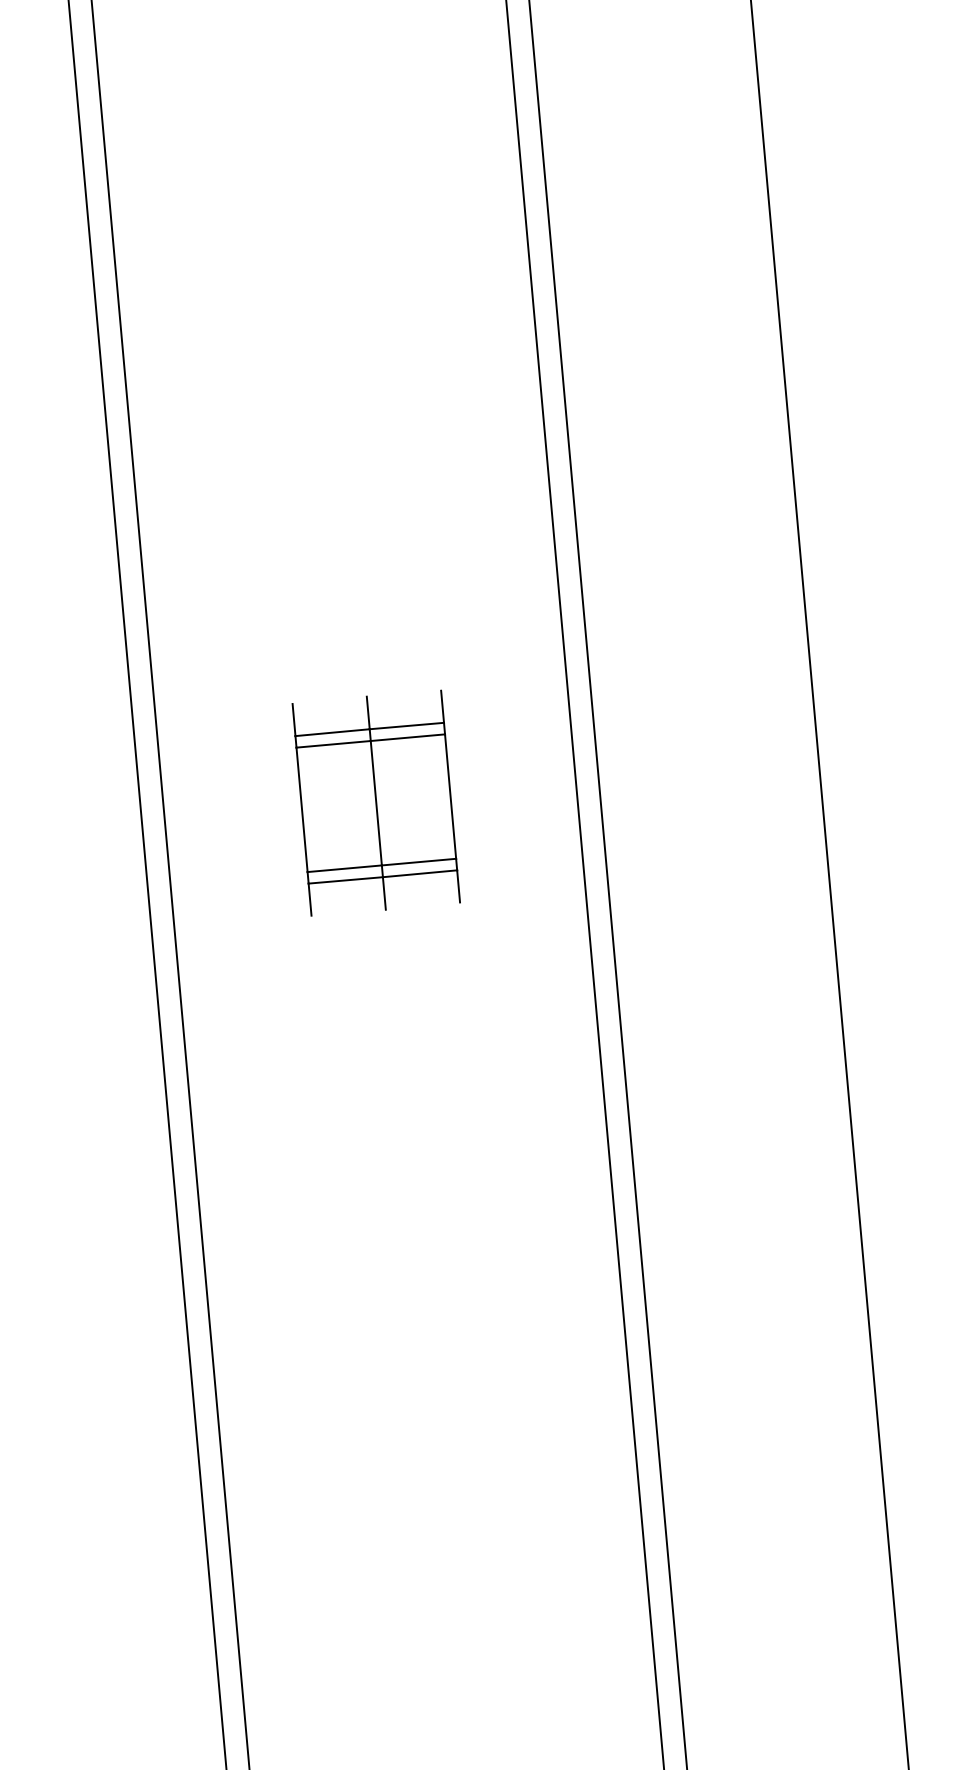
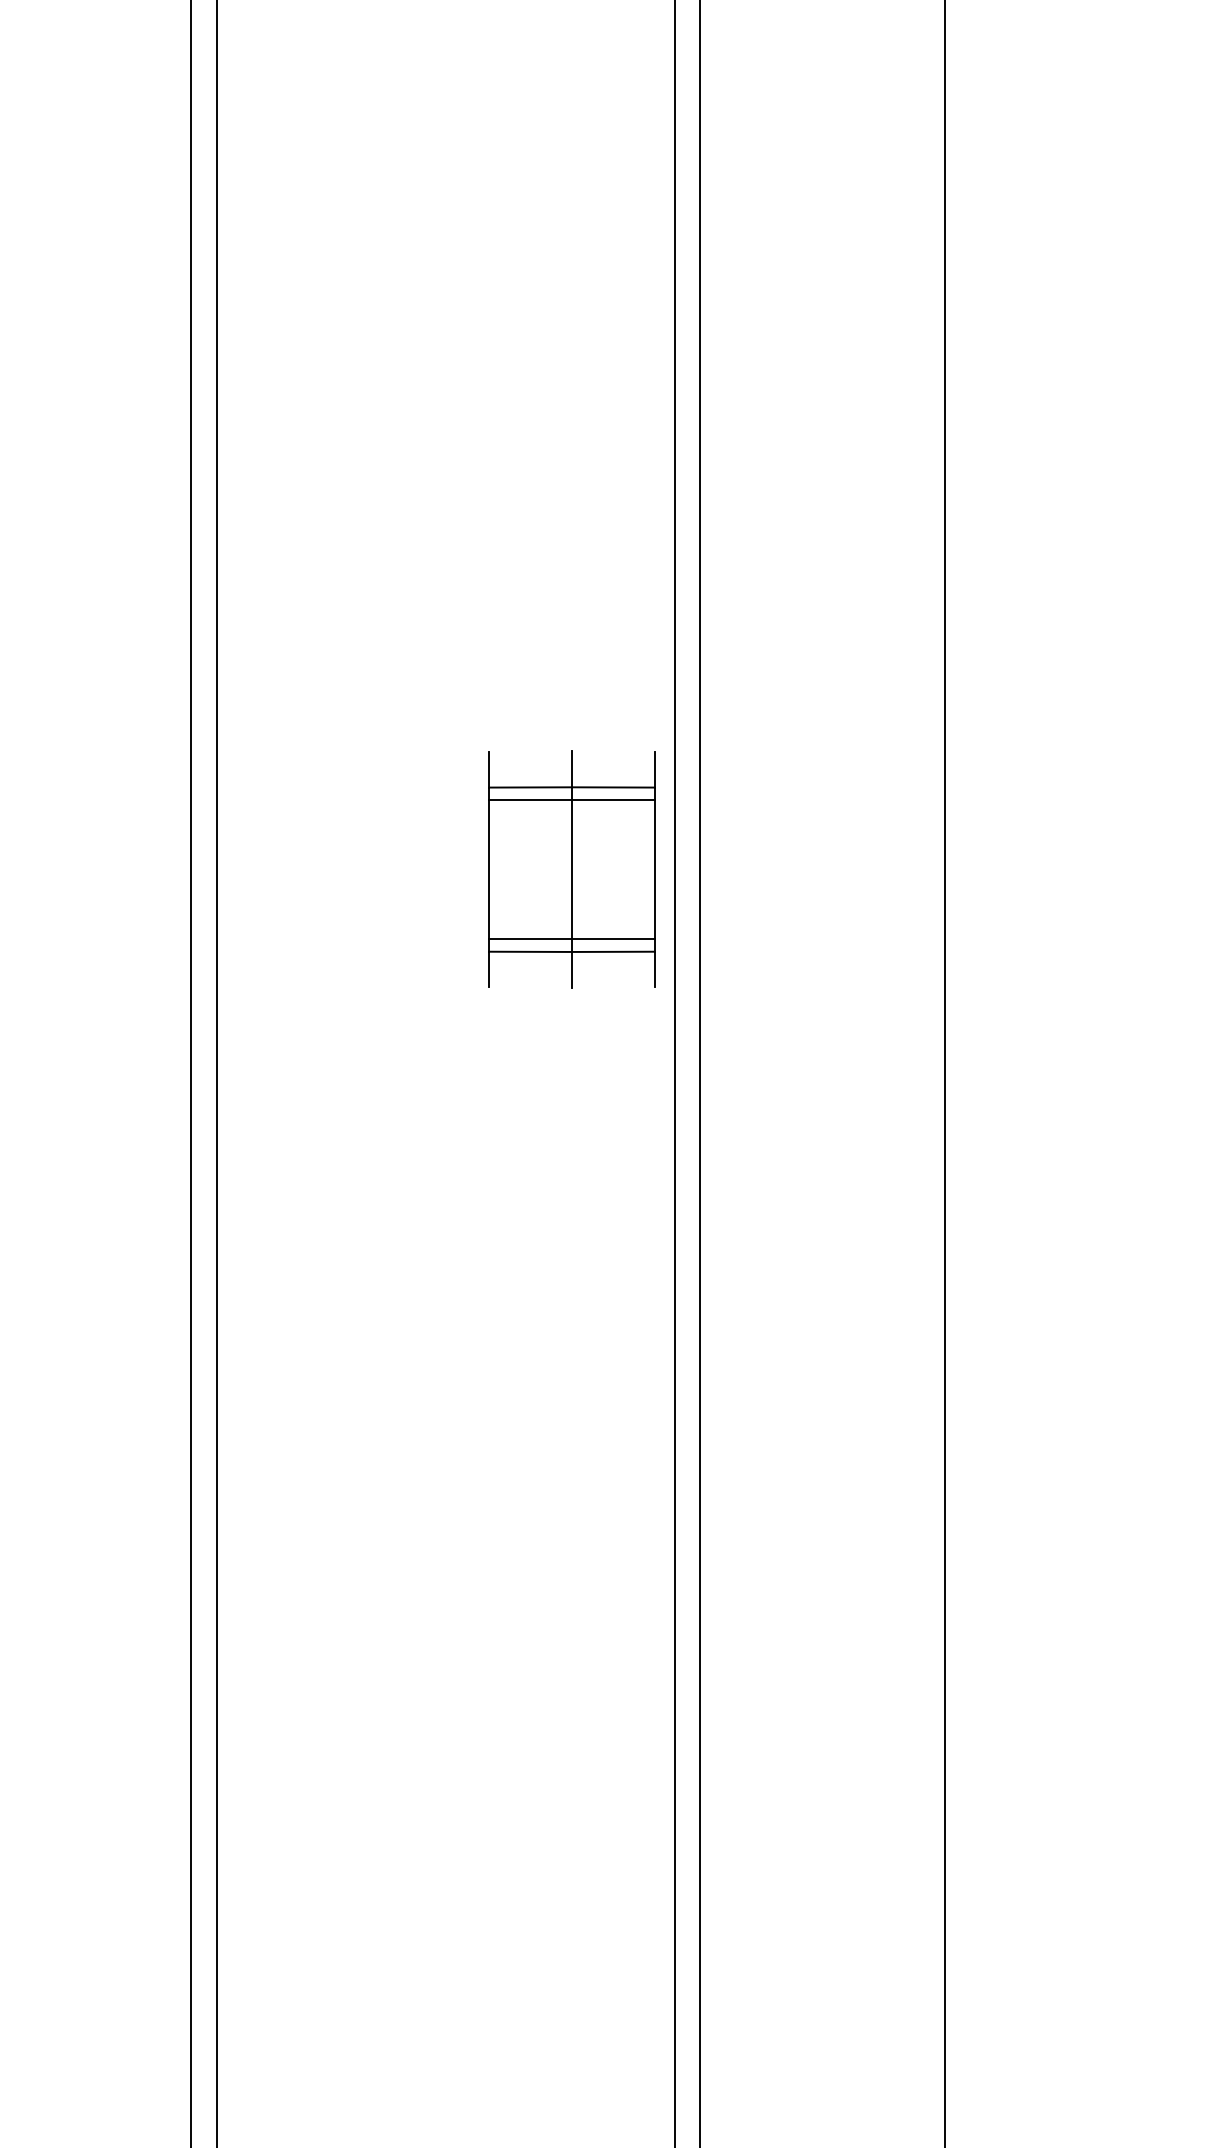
part: (375, 803) -> (571, 869), moved

